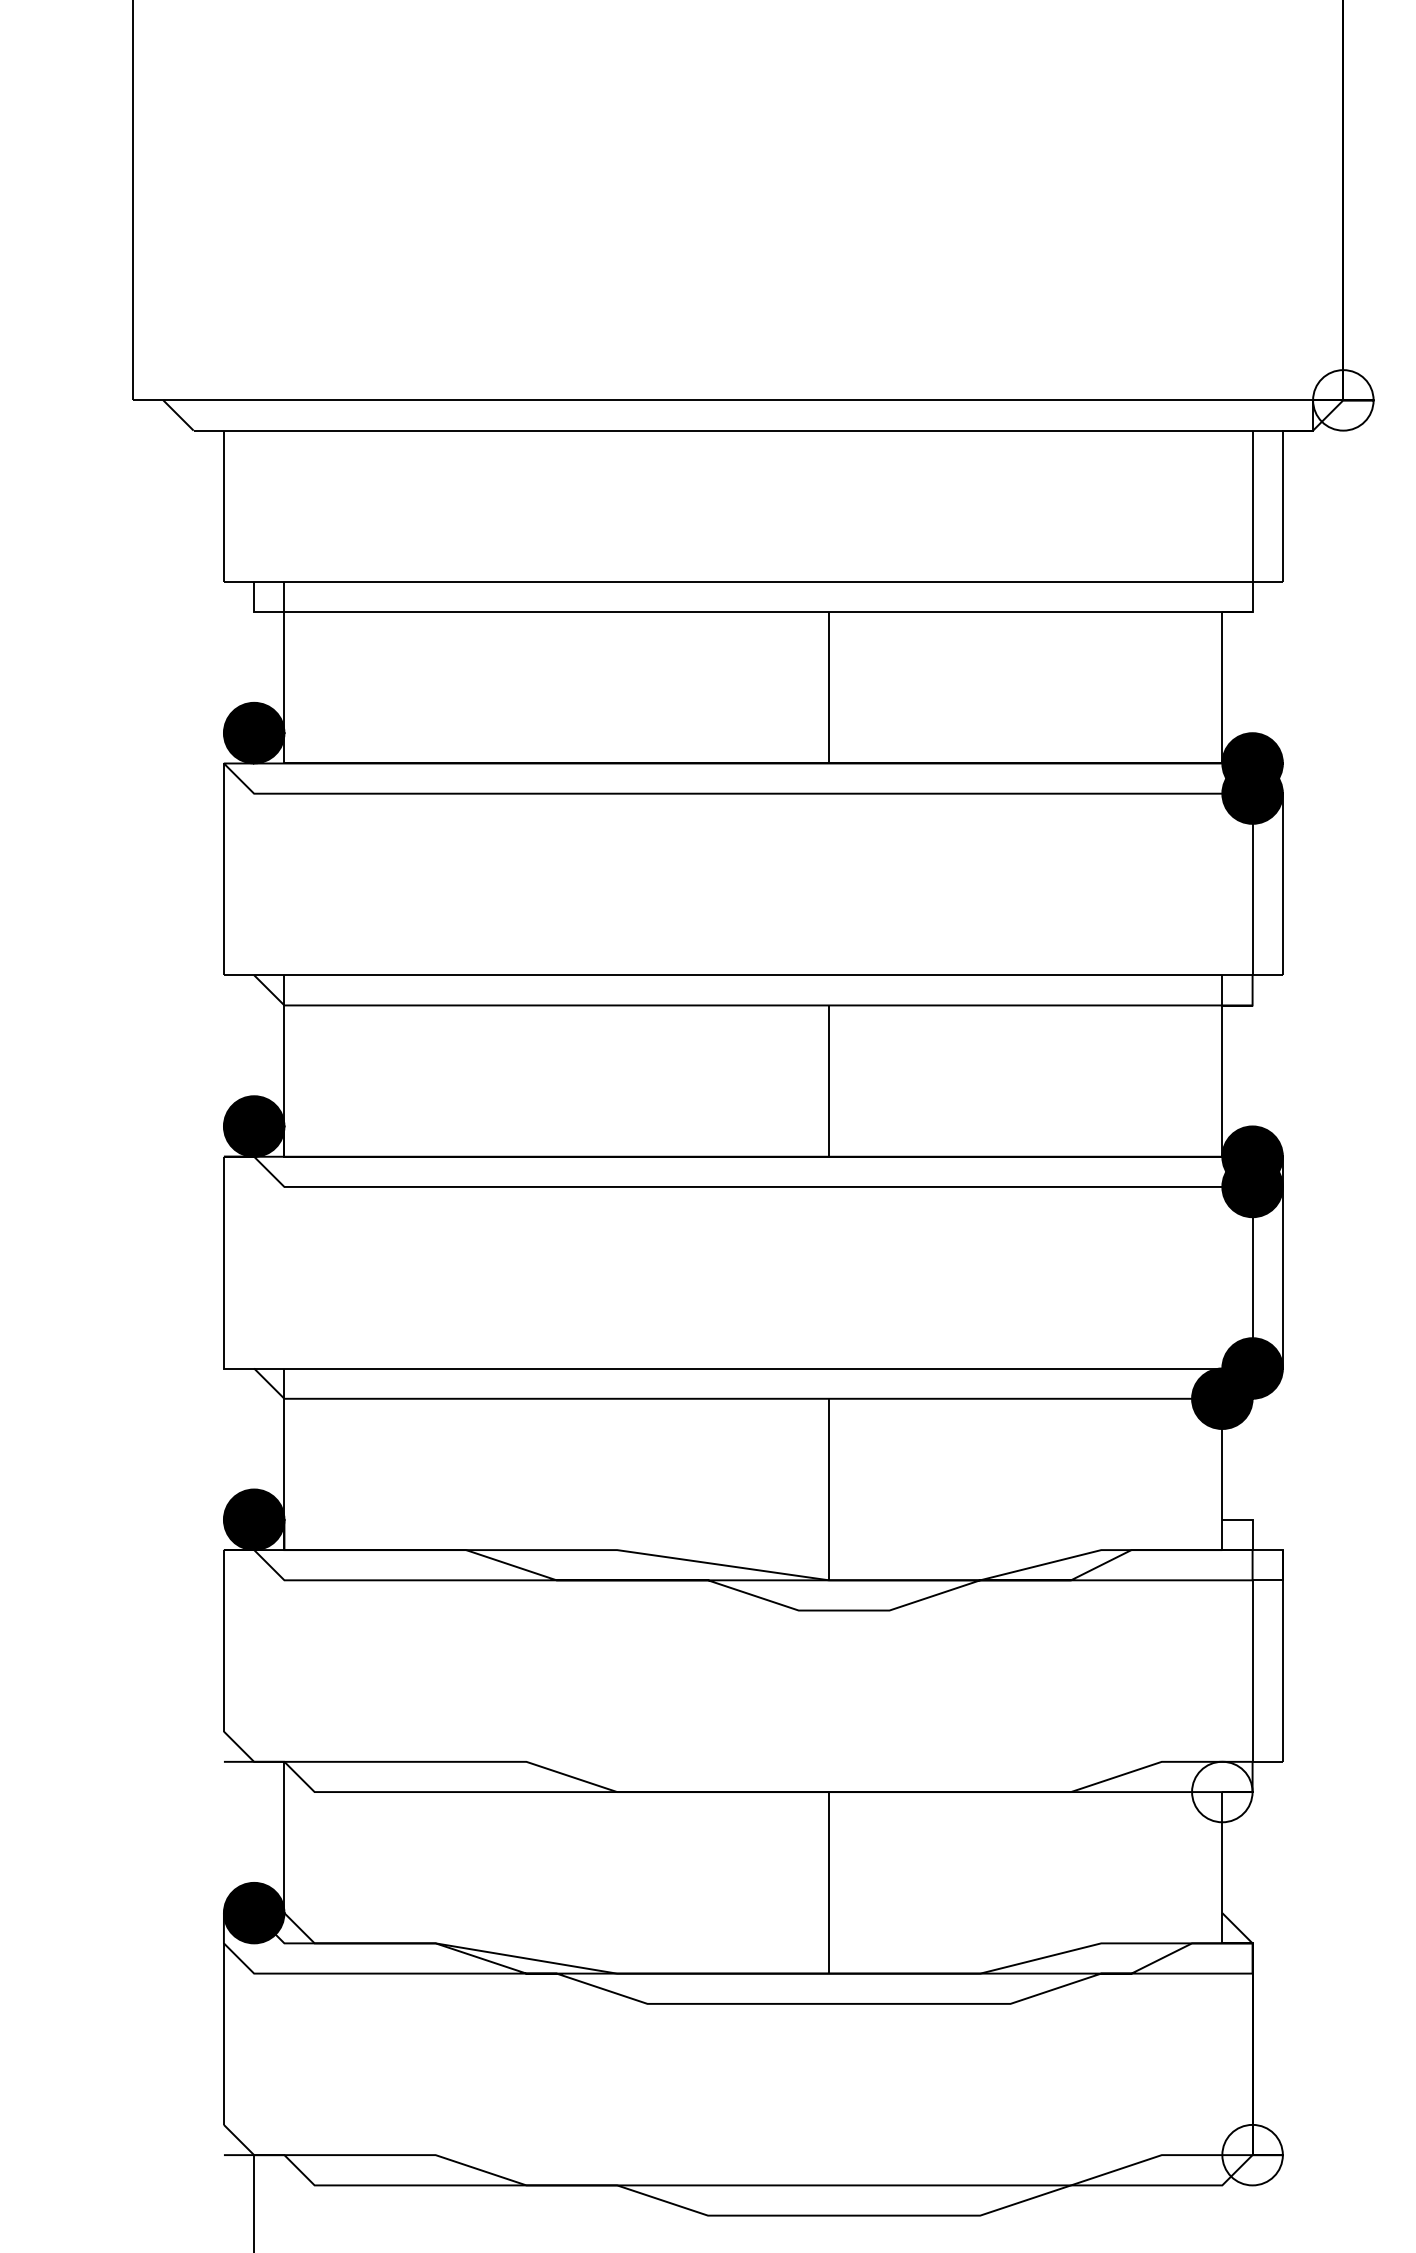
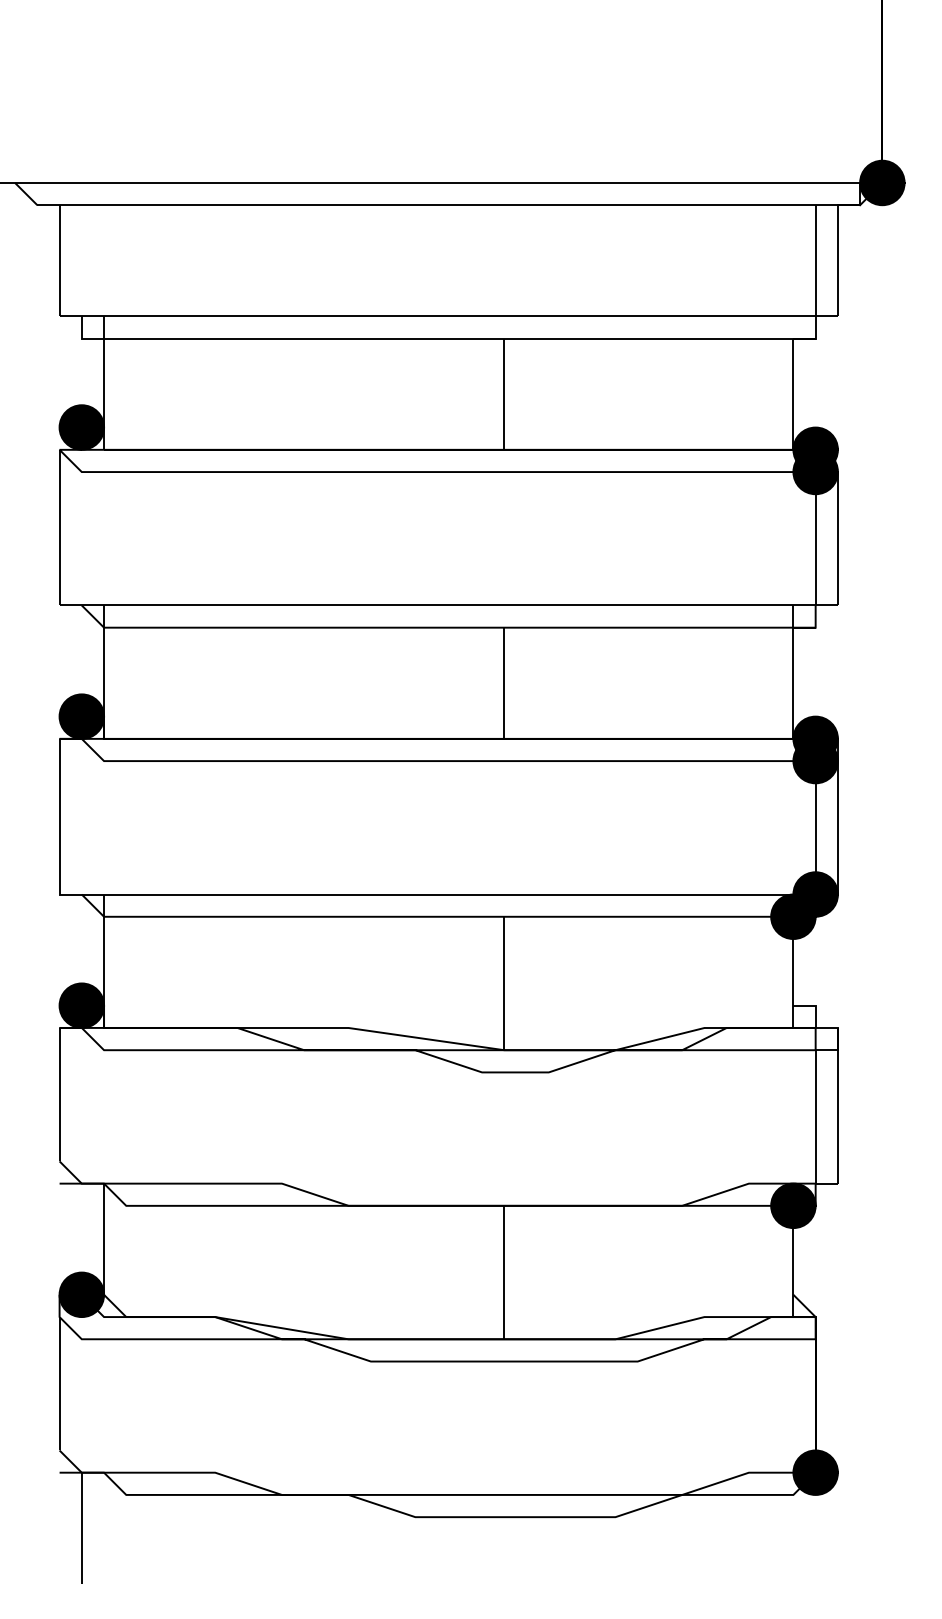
fill: (1343, 400) -> (882, 183), added
fill: (1222, 1791) -> (793, 1205), added
fill: (1252, 2154) -> (815, 1472), added

